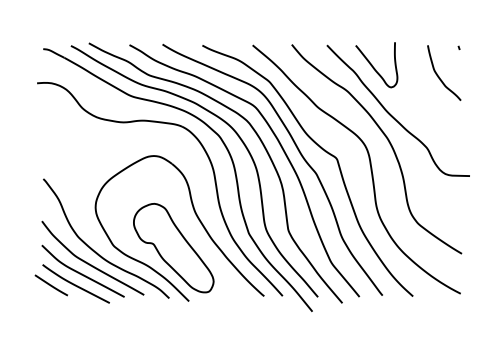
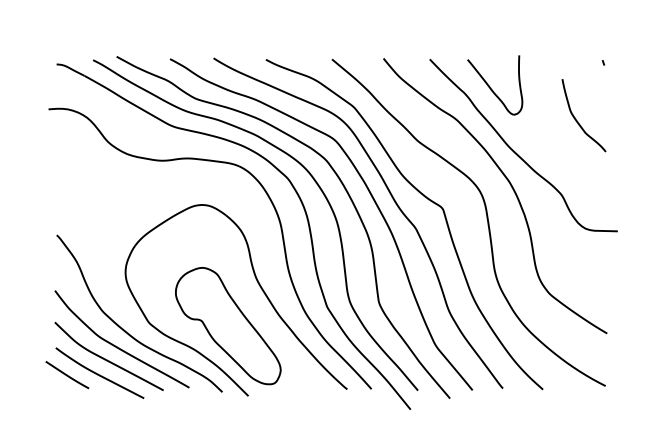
curve: (439, 76) -> (577, 120), moved

